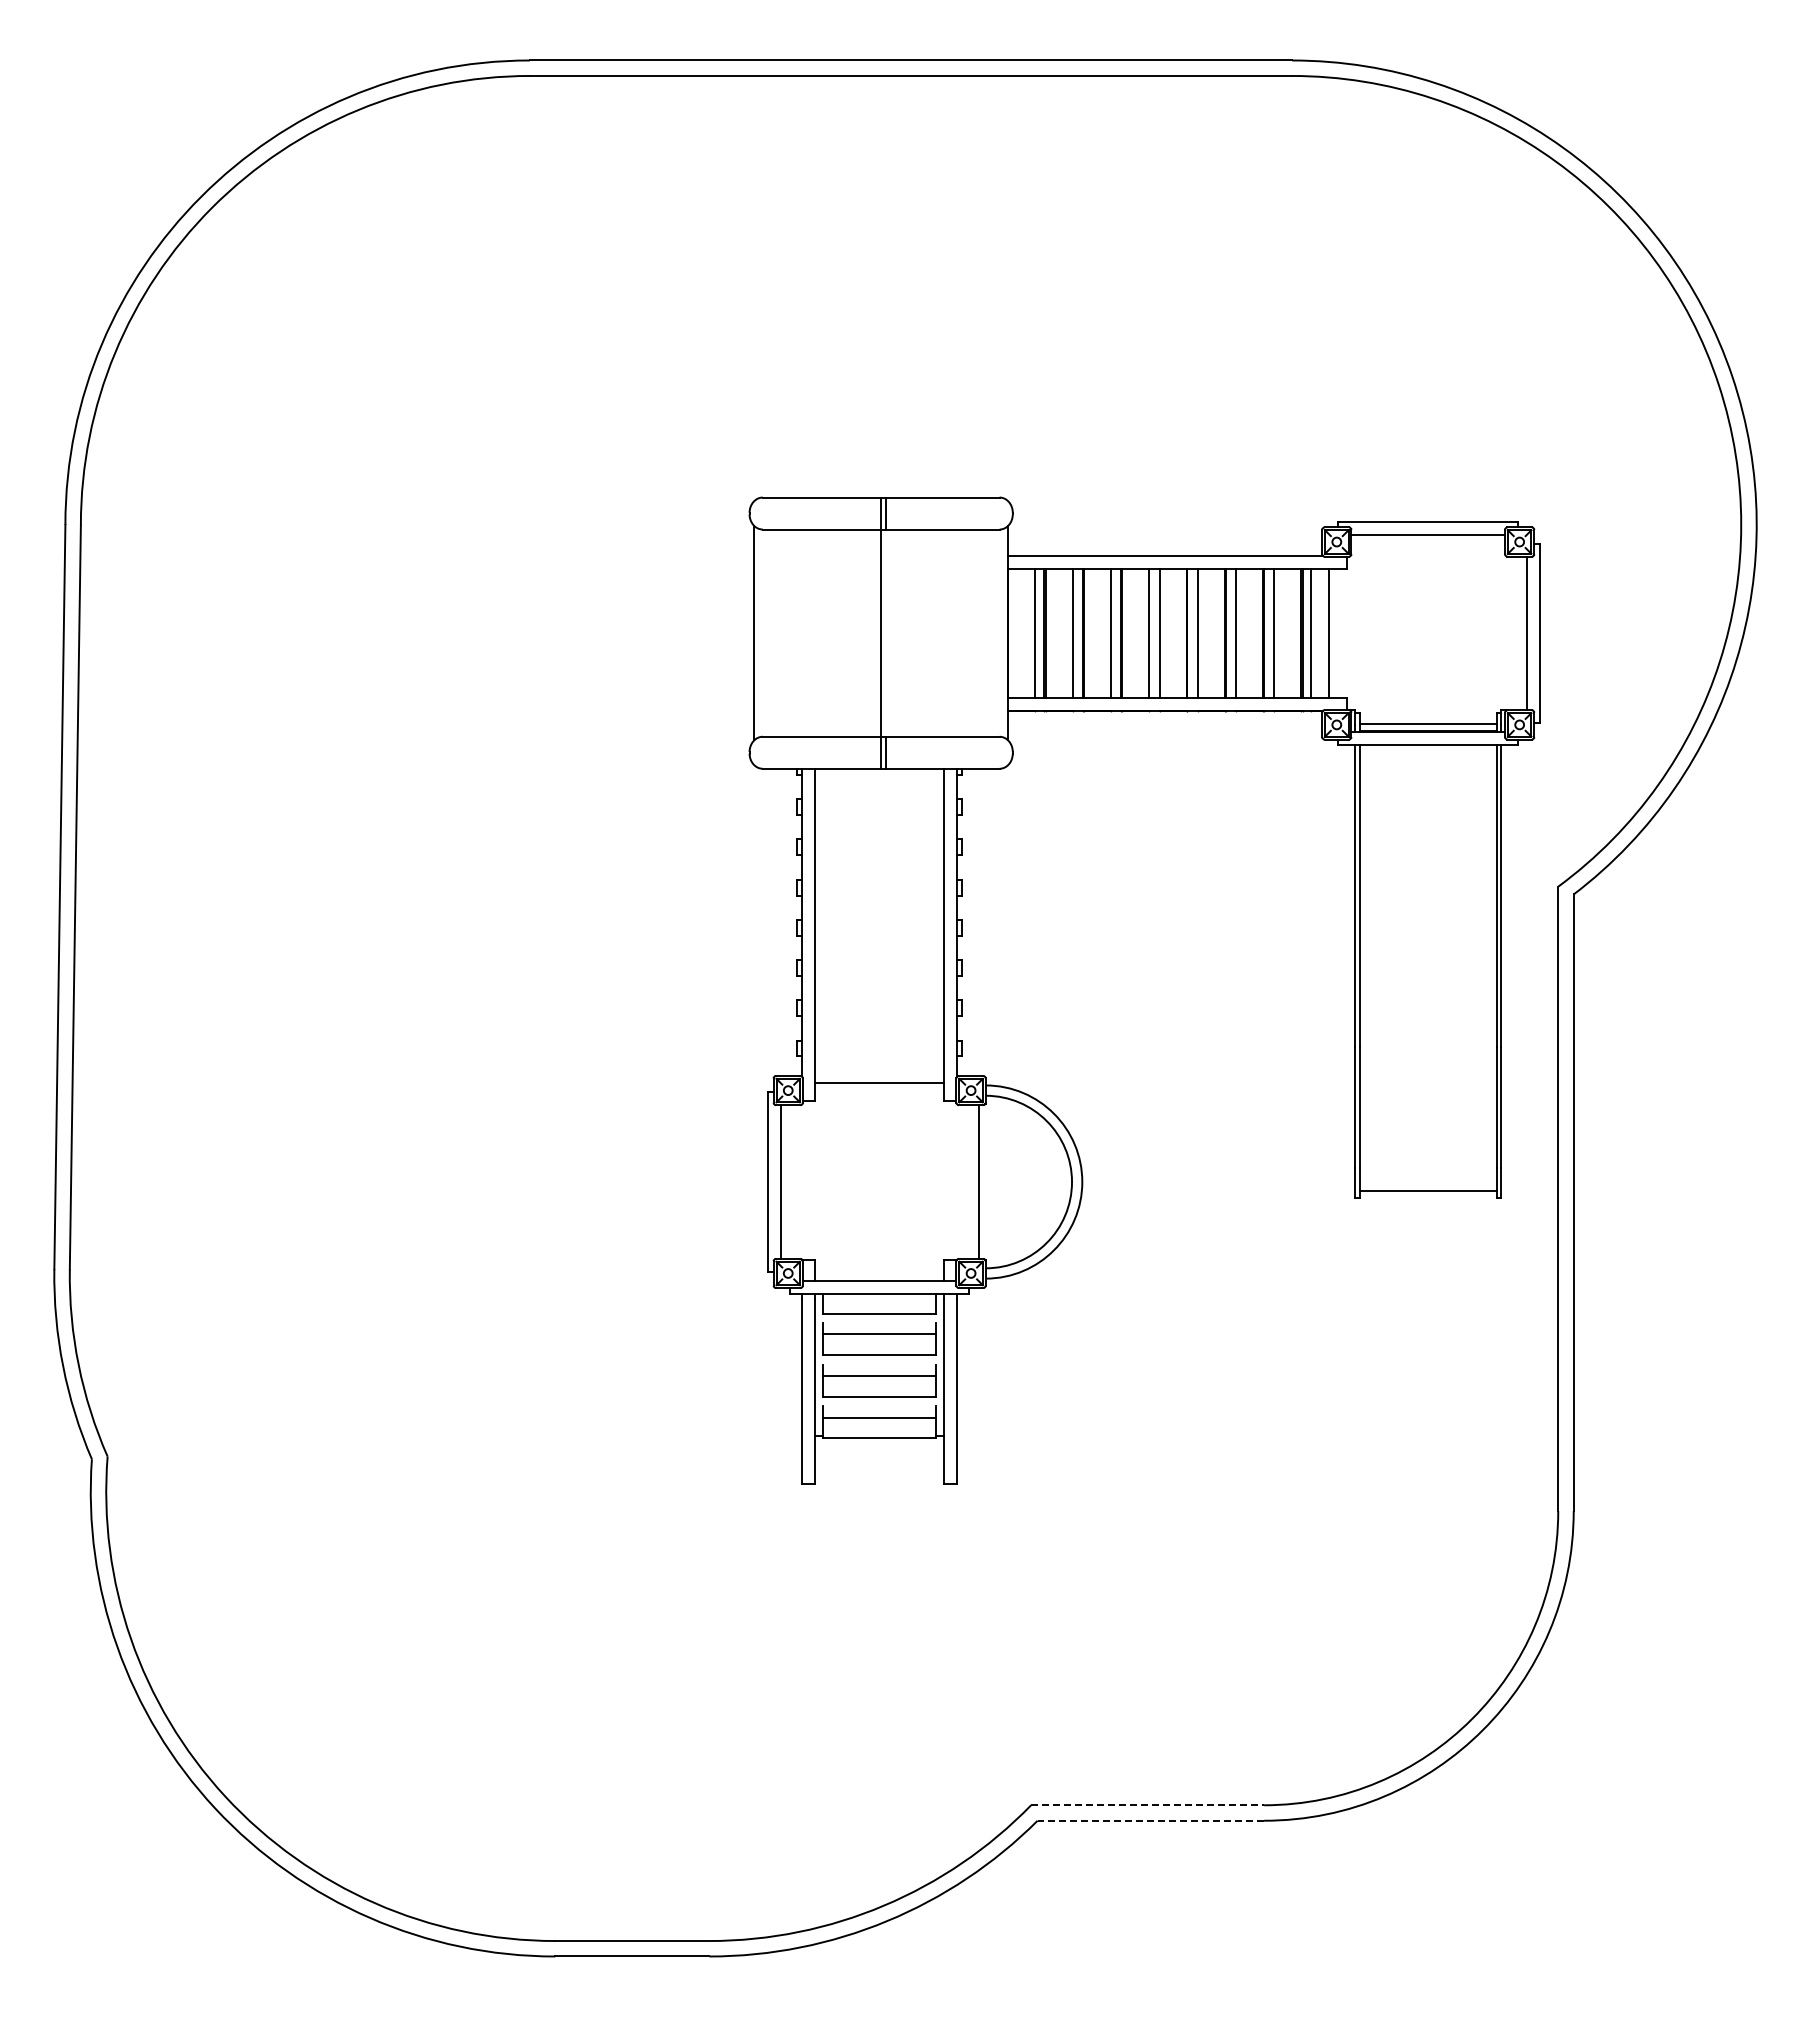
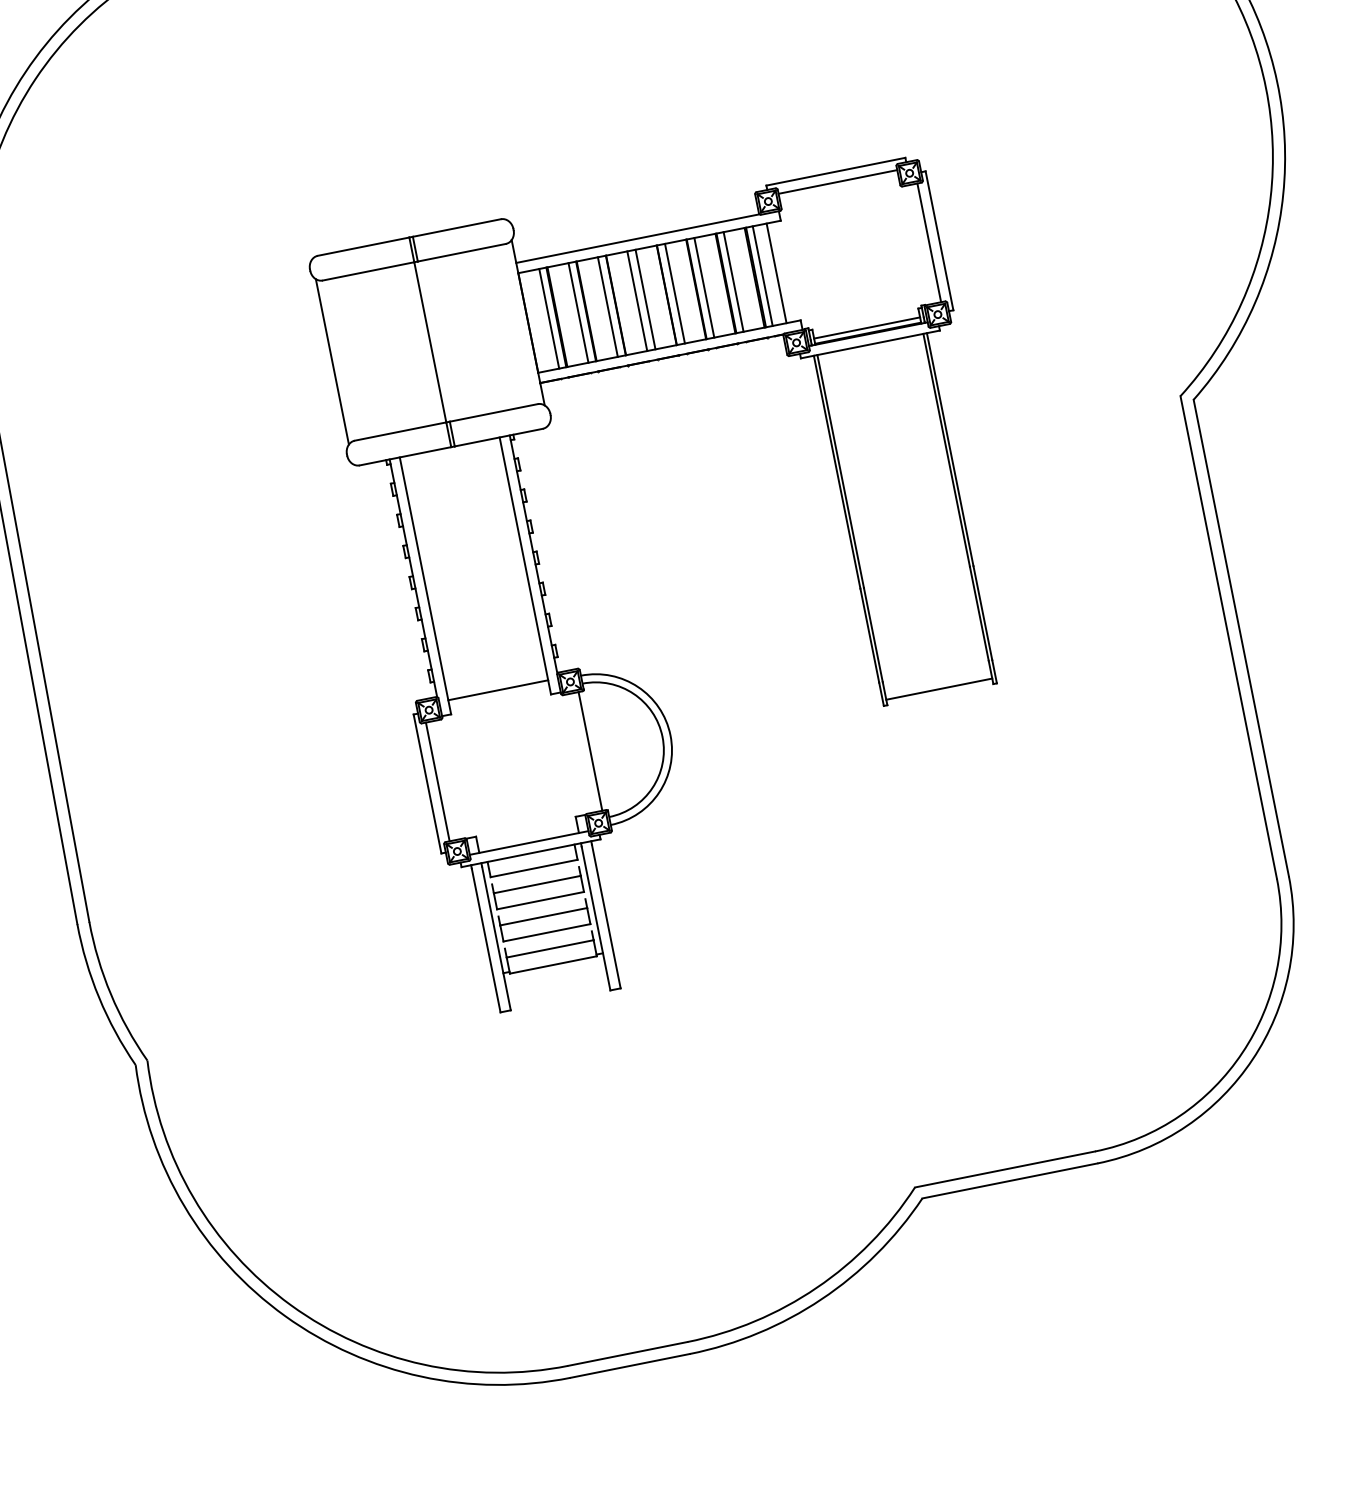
part: (1051, 1109) -> (635, 684), moved
line: (1148, 1805) -> (1005, 1169), dashed -> solid
line: (1150, 1820) -> (1009, 1180), dashed -> solid

